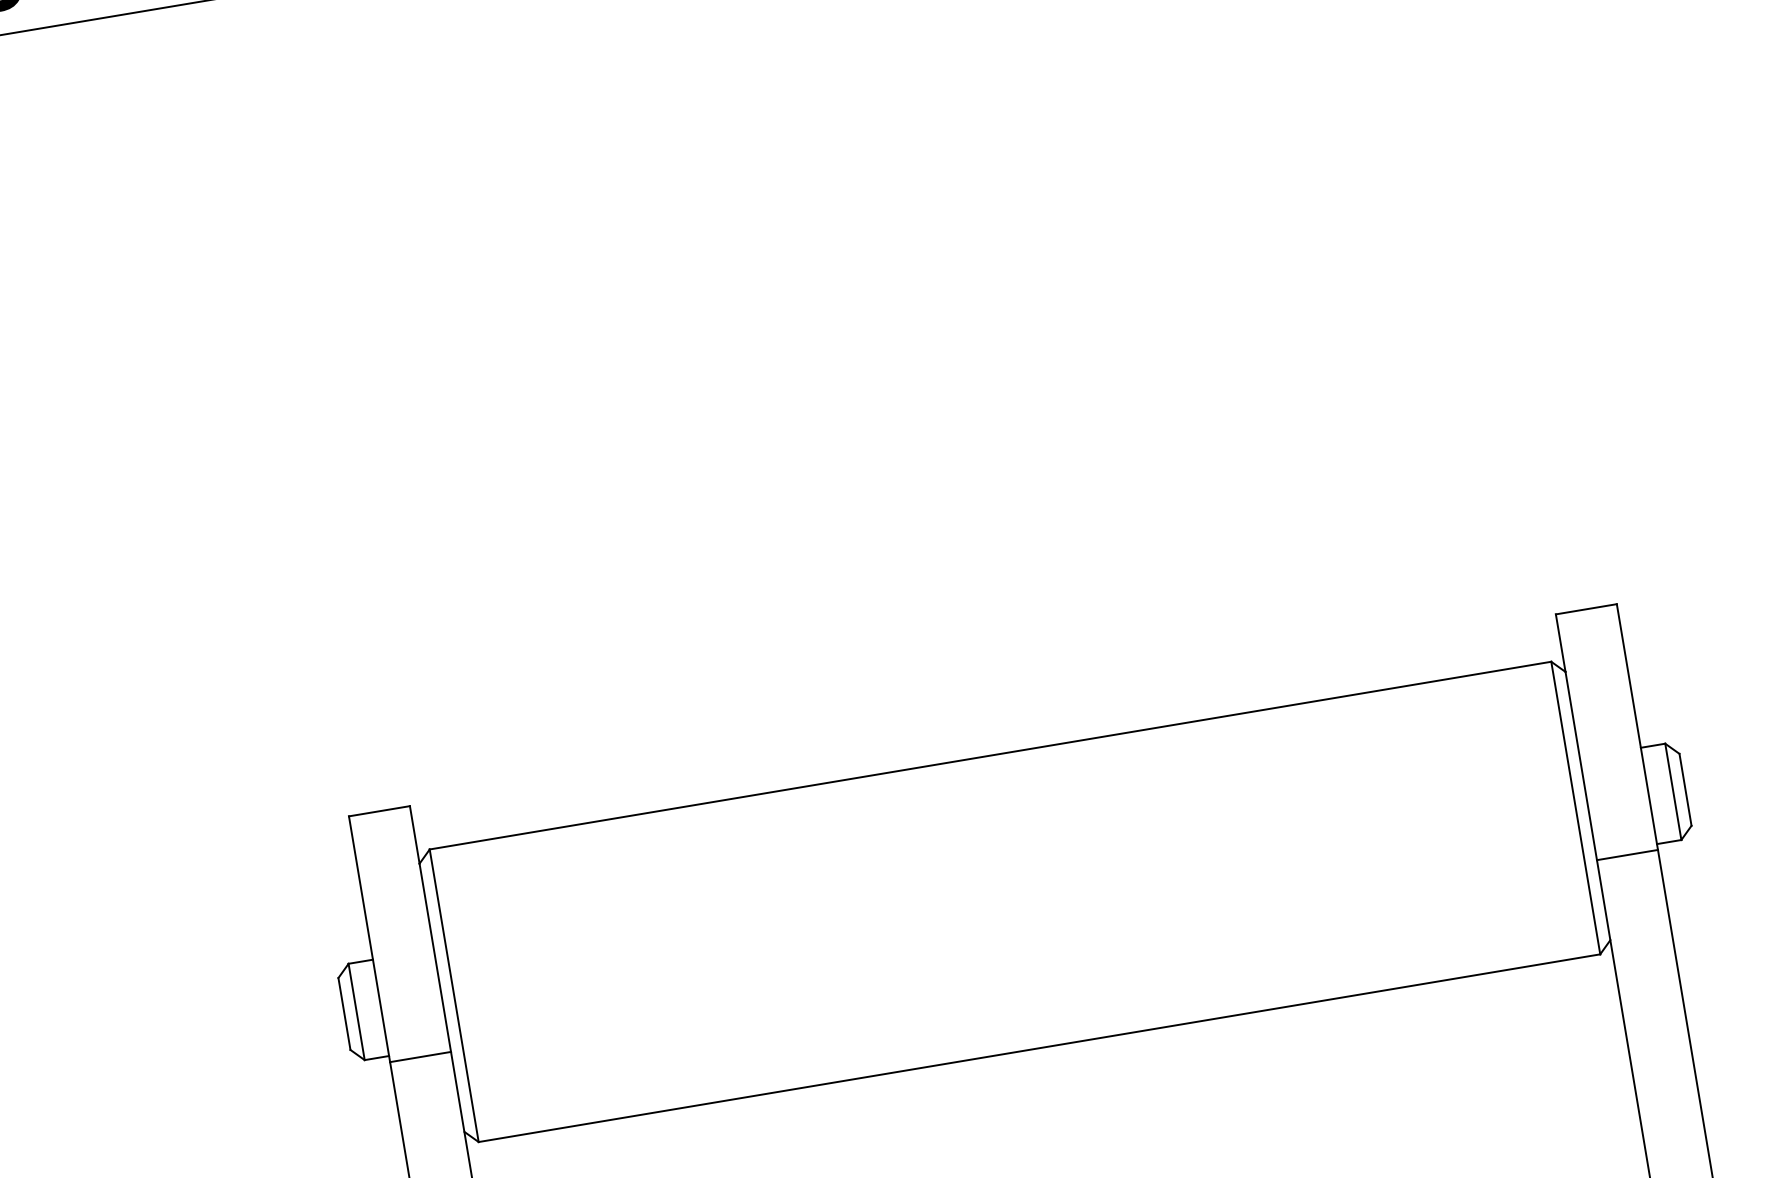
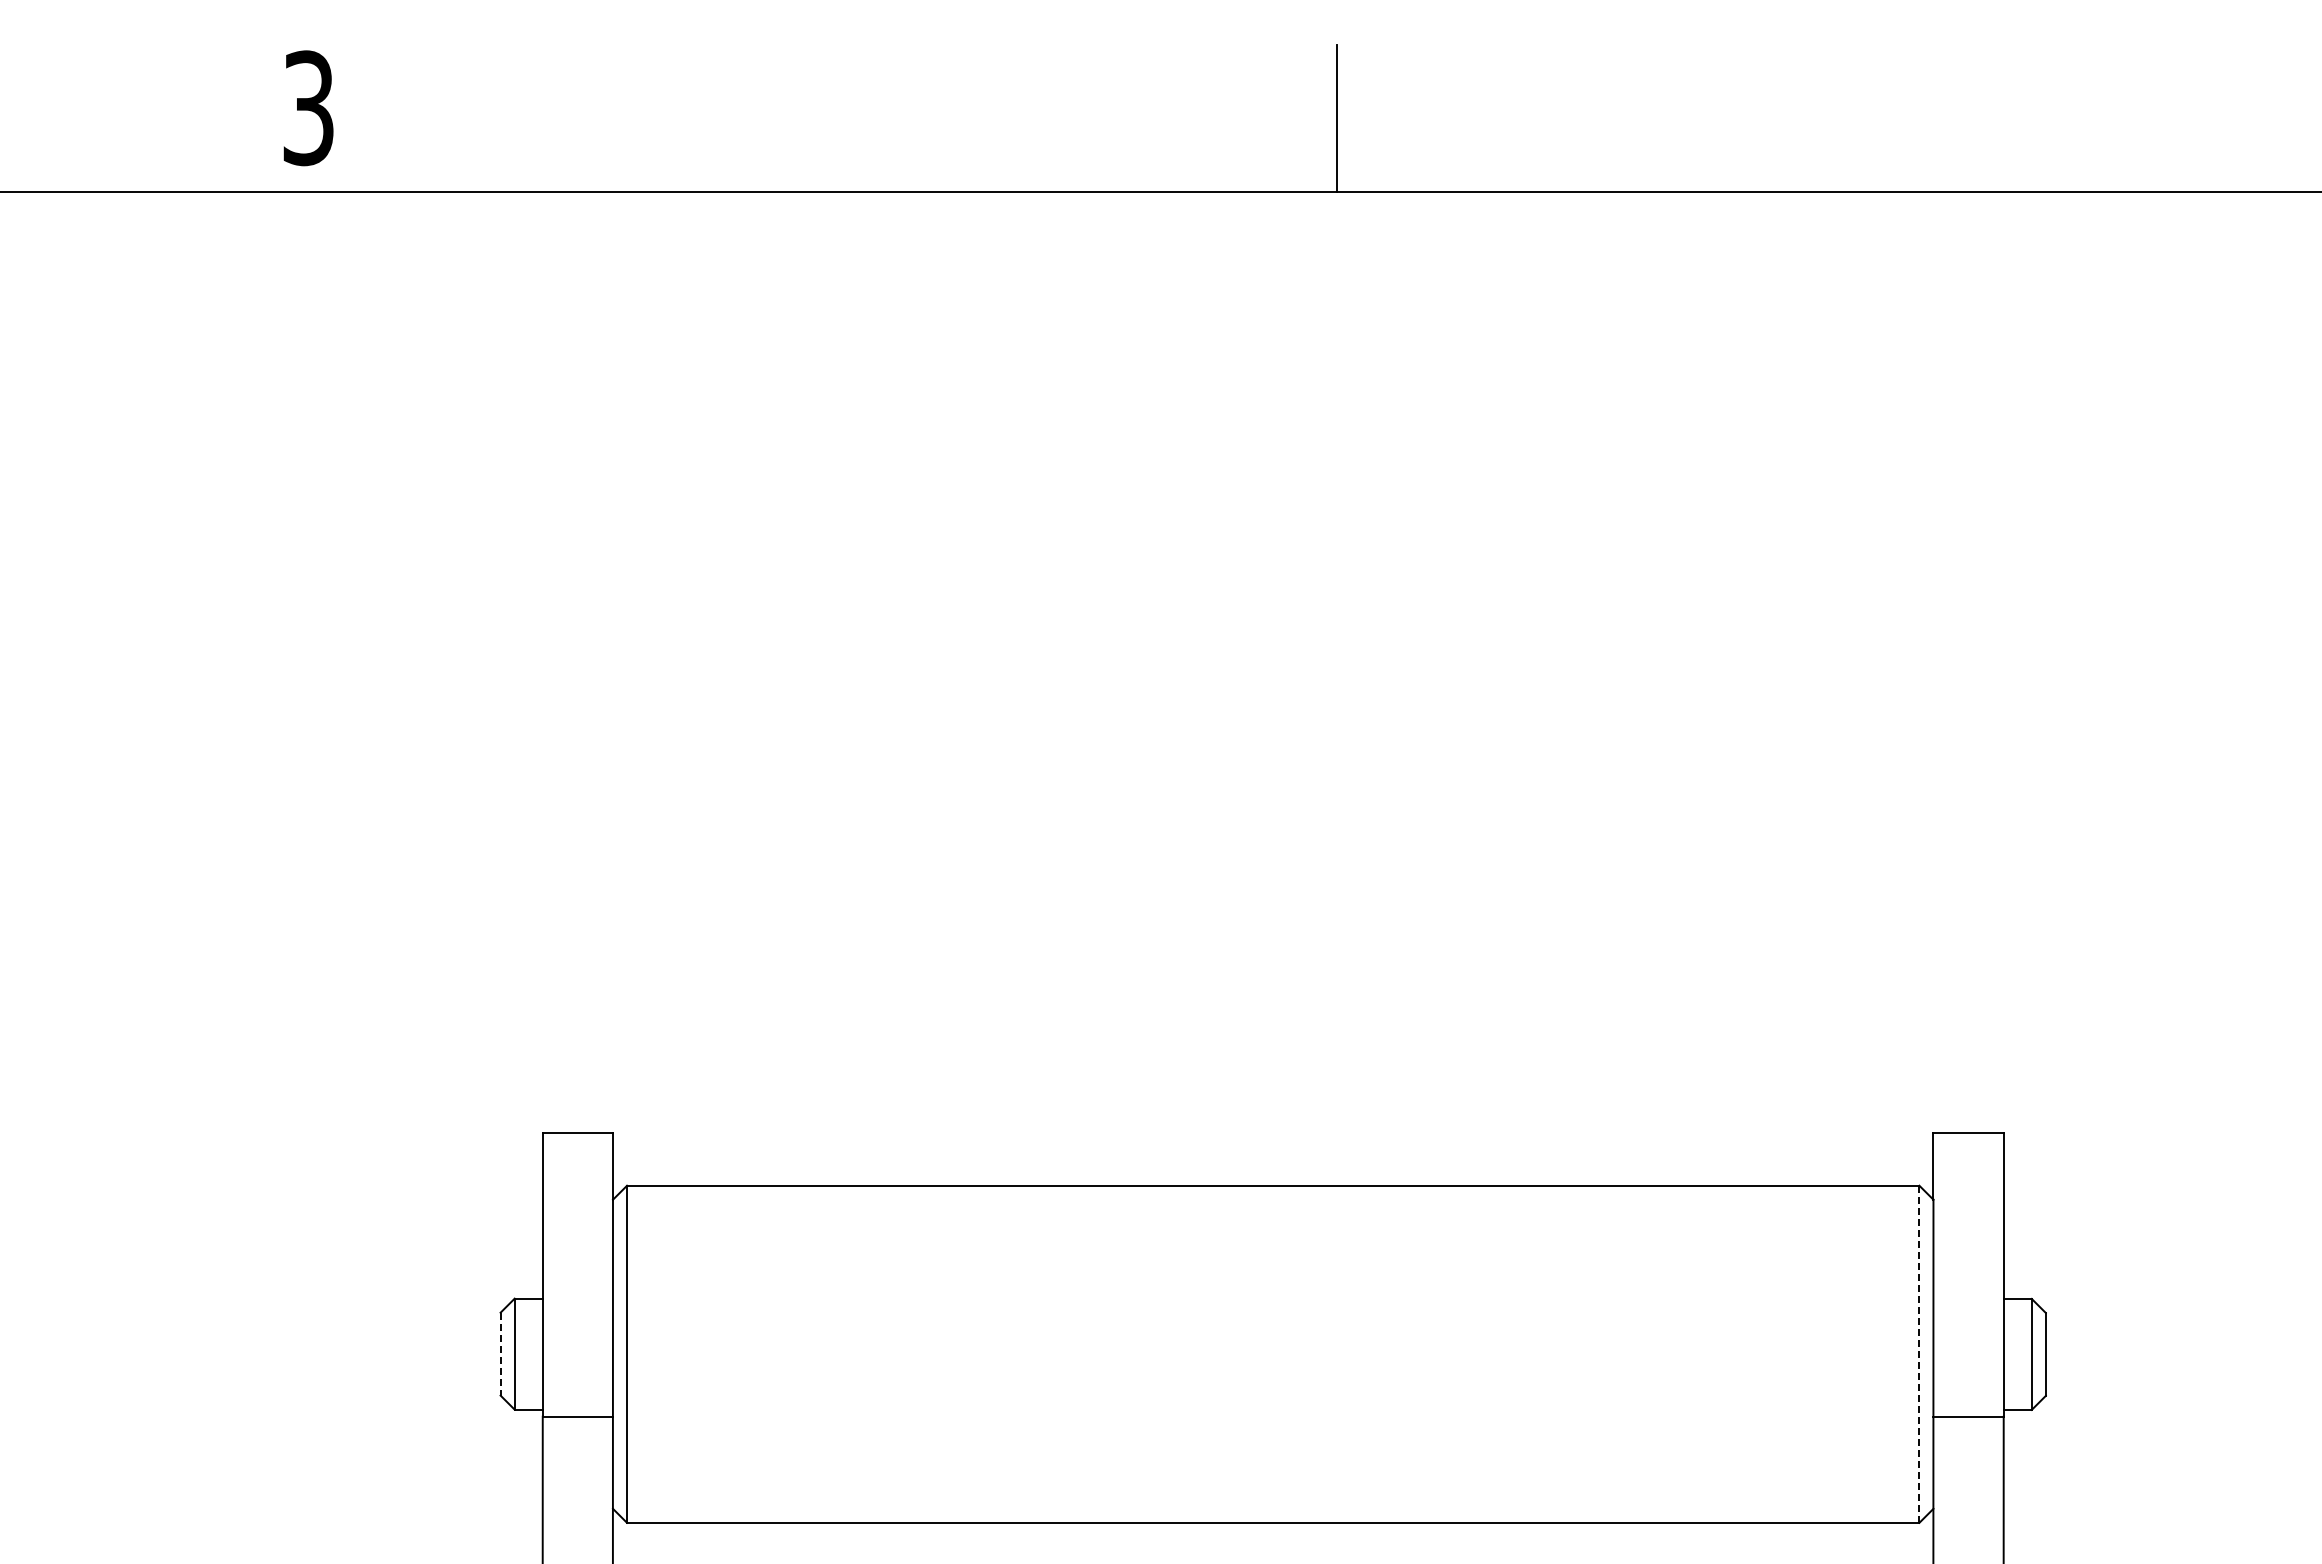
line: (1575, 808) -> (1919, 1354), solid -> dashed
line: (344, 1014) -> (500, 1354), solid -> dashed

